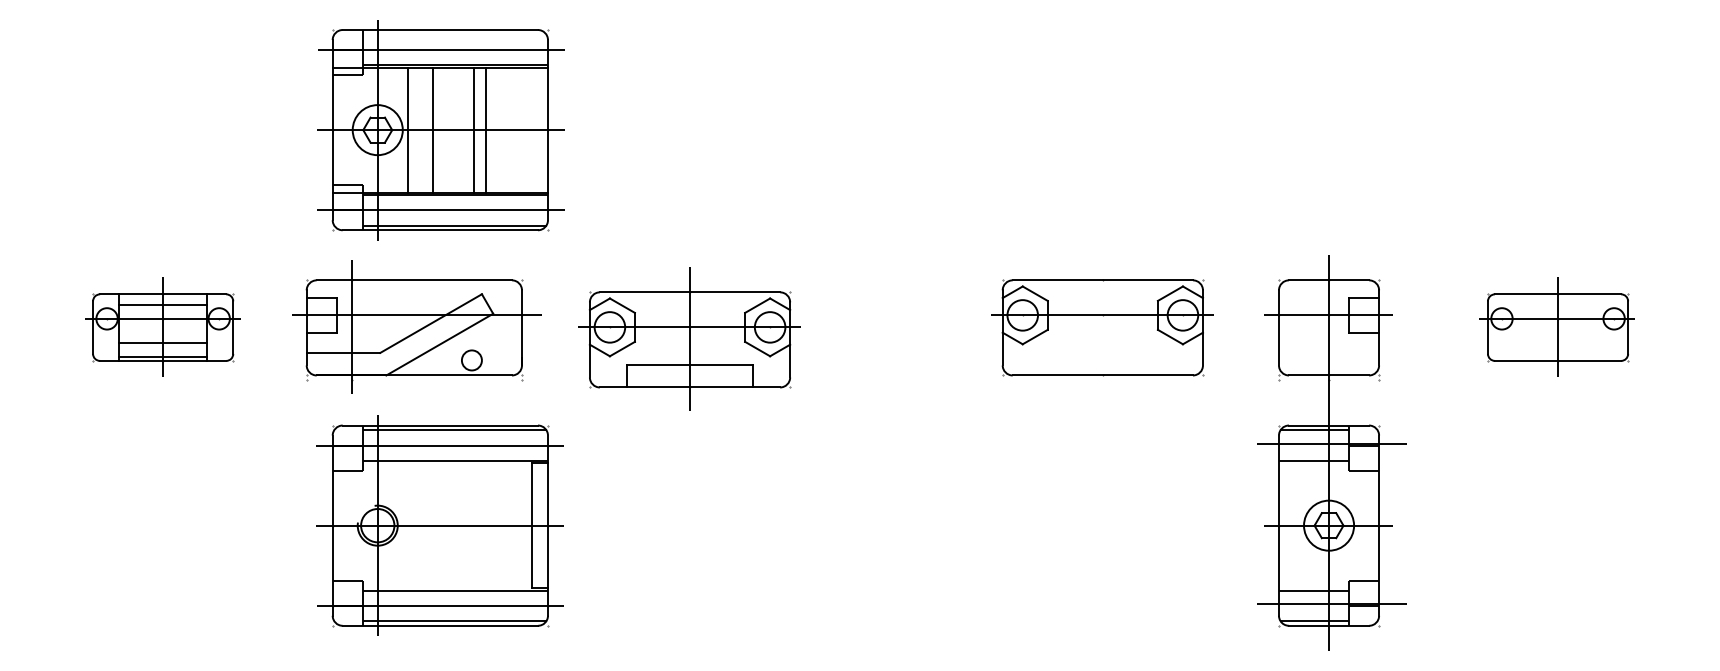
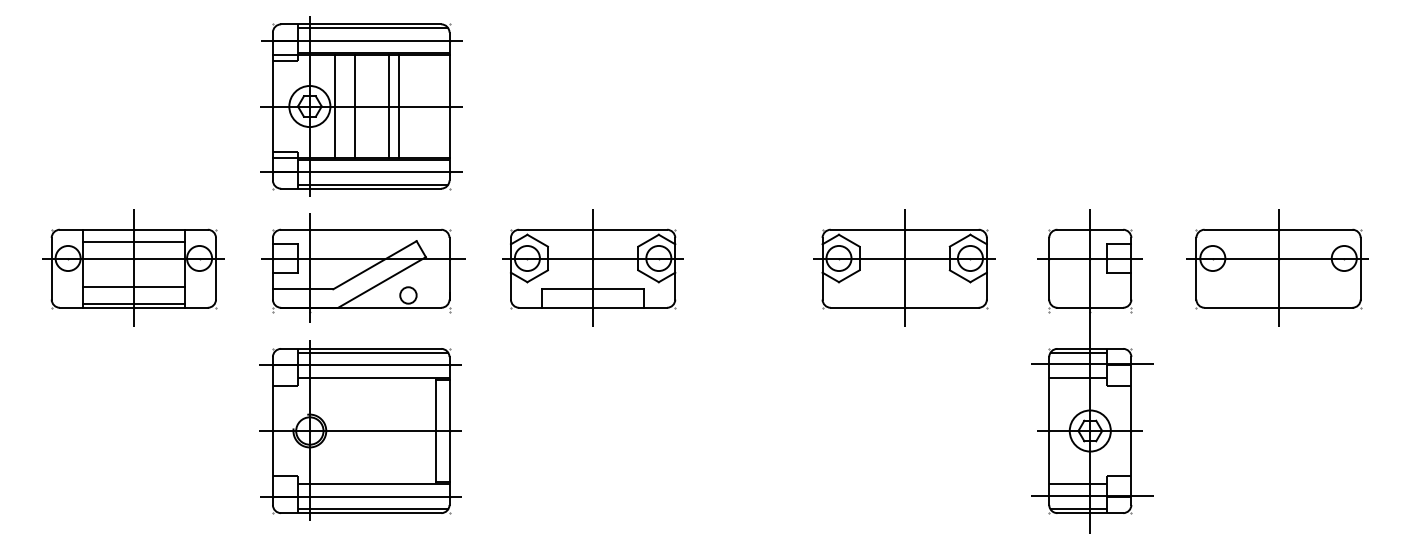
line: (454, 34) -> (372, 28), added
part: (162, 326) -> (133, 267), size x1.43
part: (416, 326) -> (362, 267), moved
line: (1102, 326) -> (904, 267), added
part: (1556, 326) -> (1276, 267), size x1.43
part: (689, 338) -> (592, 267), moved

